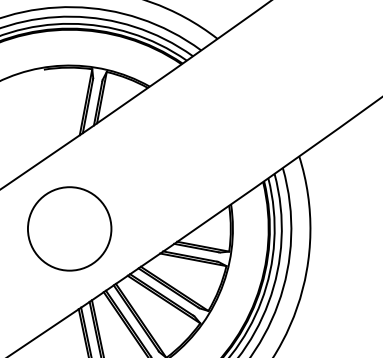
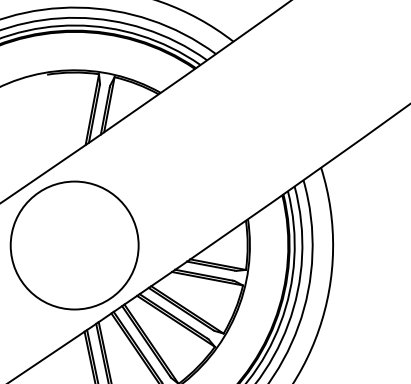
circle: (69, 228) -> (74, 245), size x1.43

